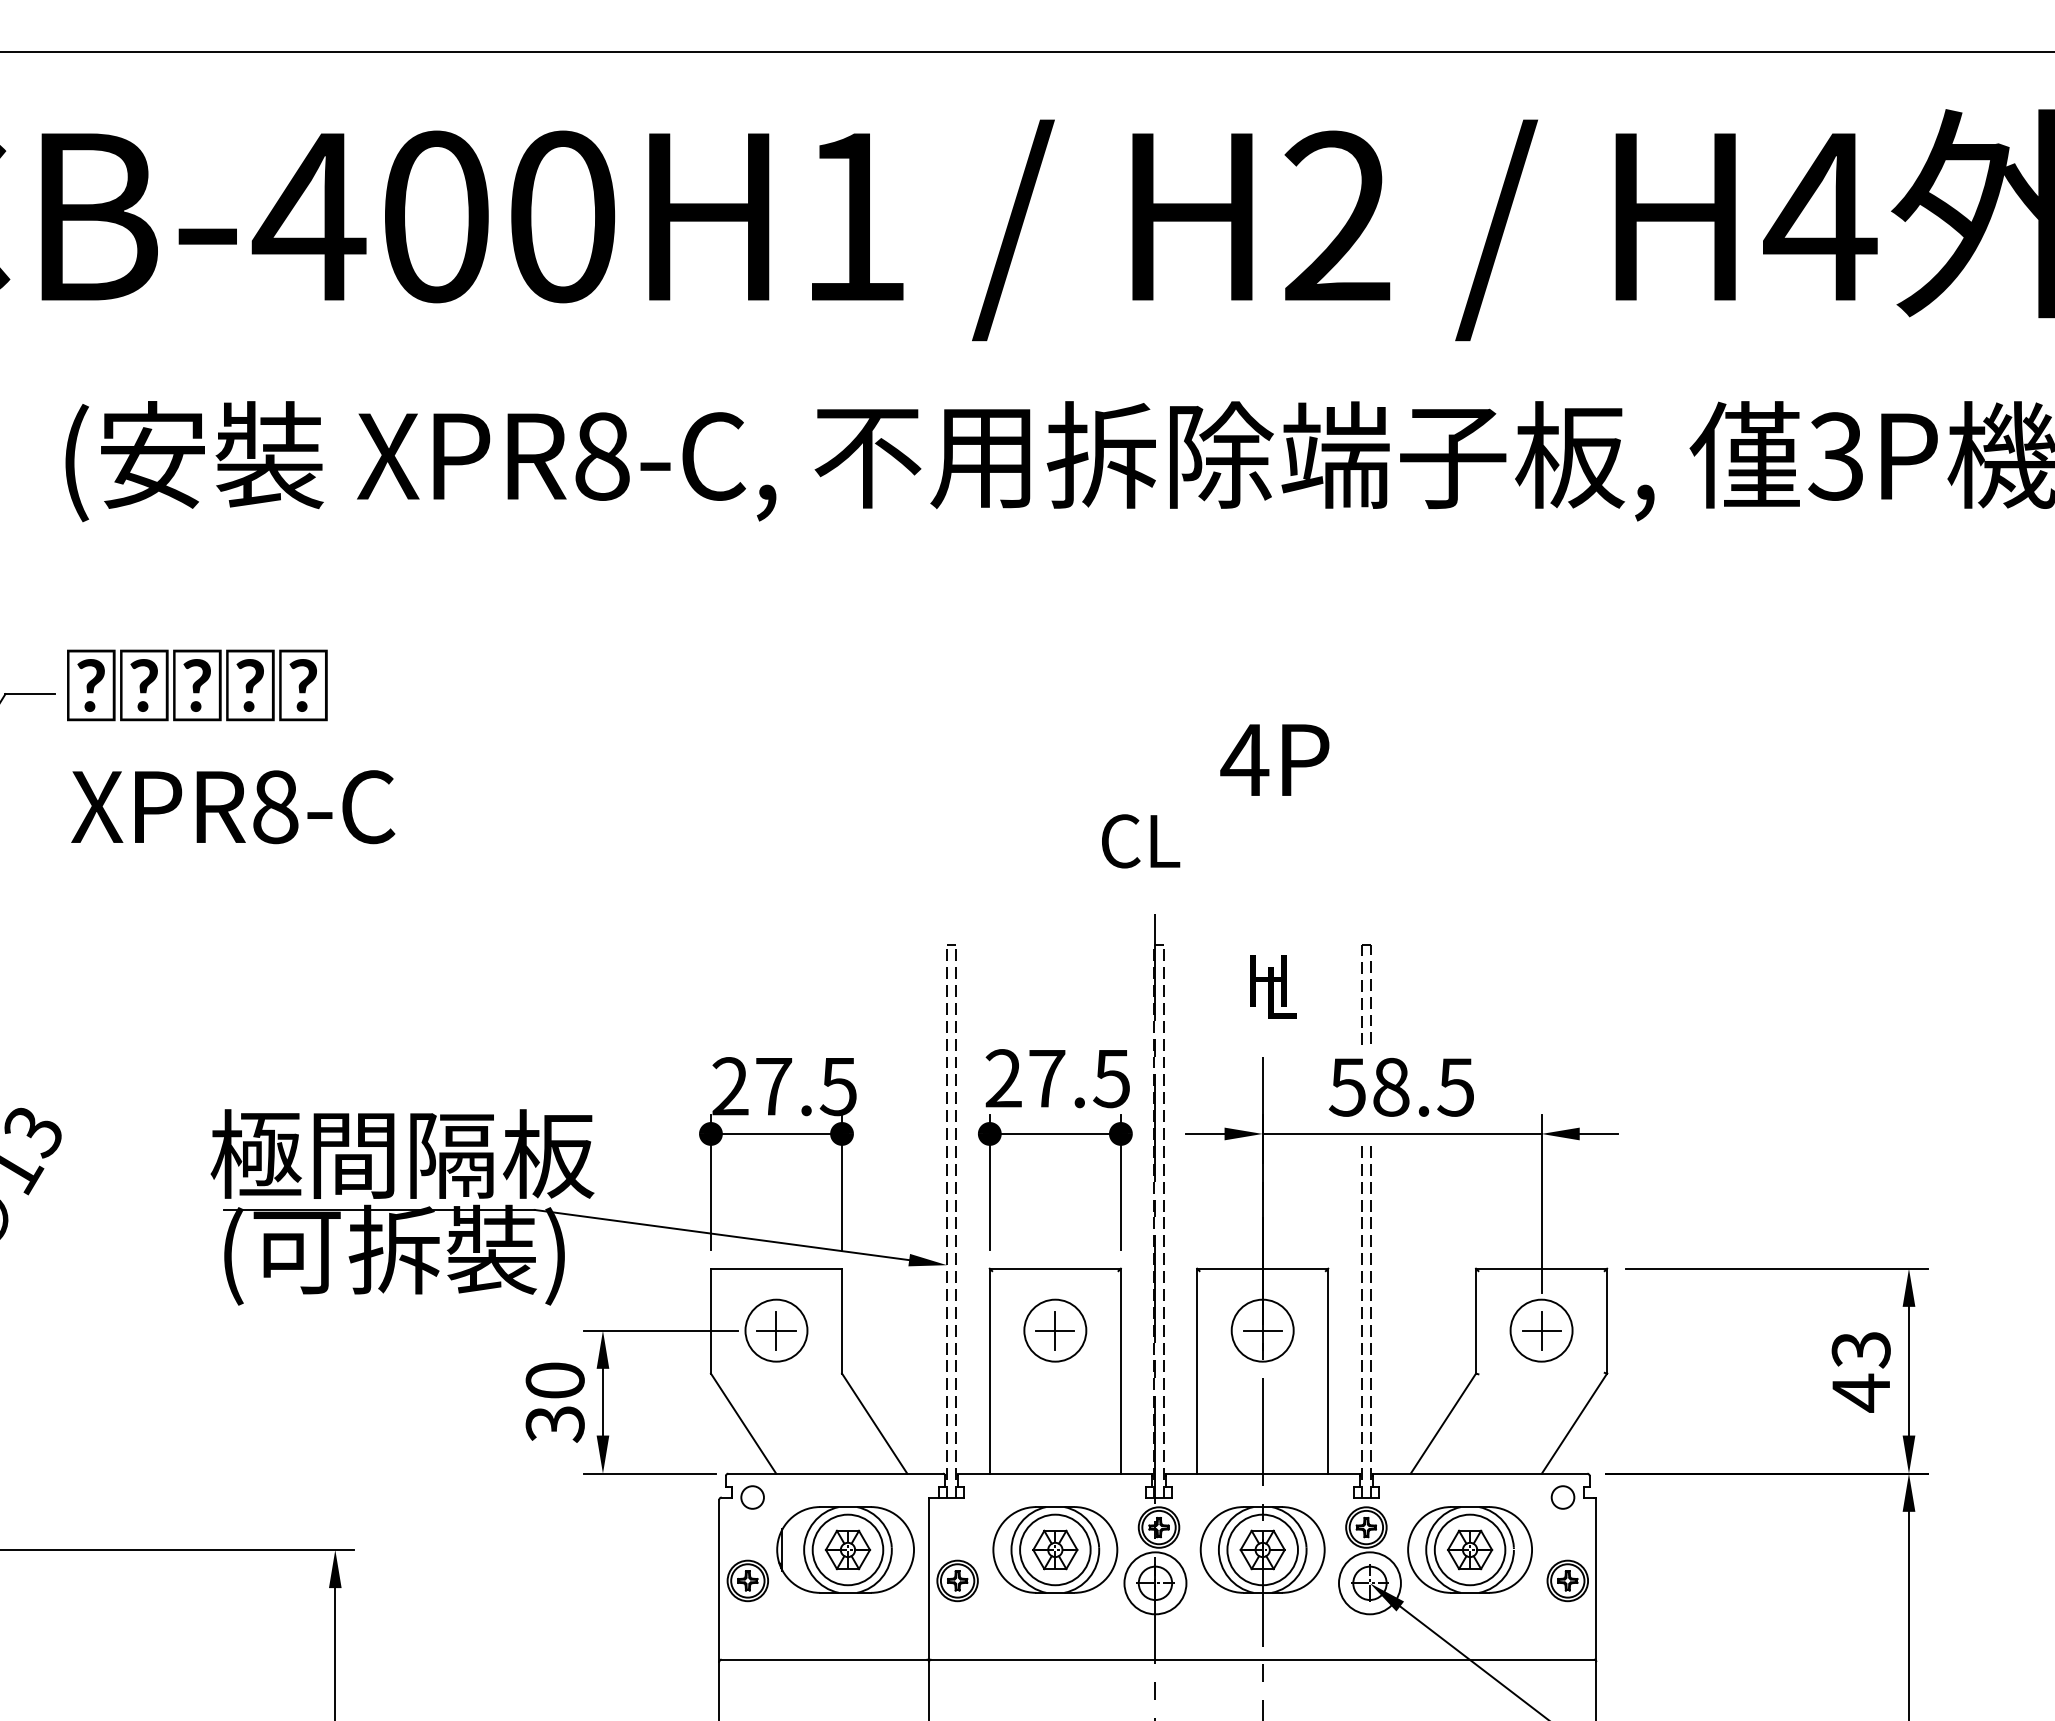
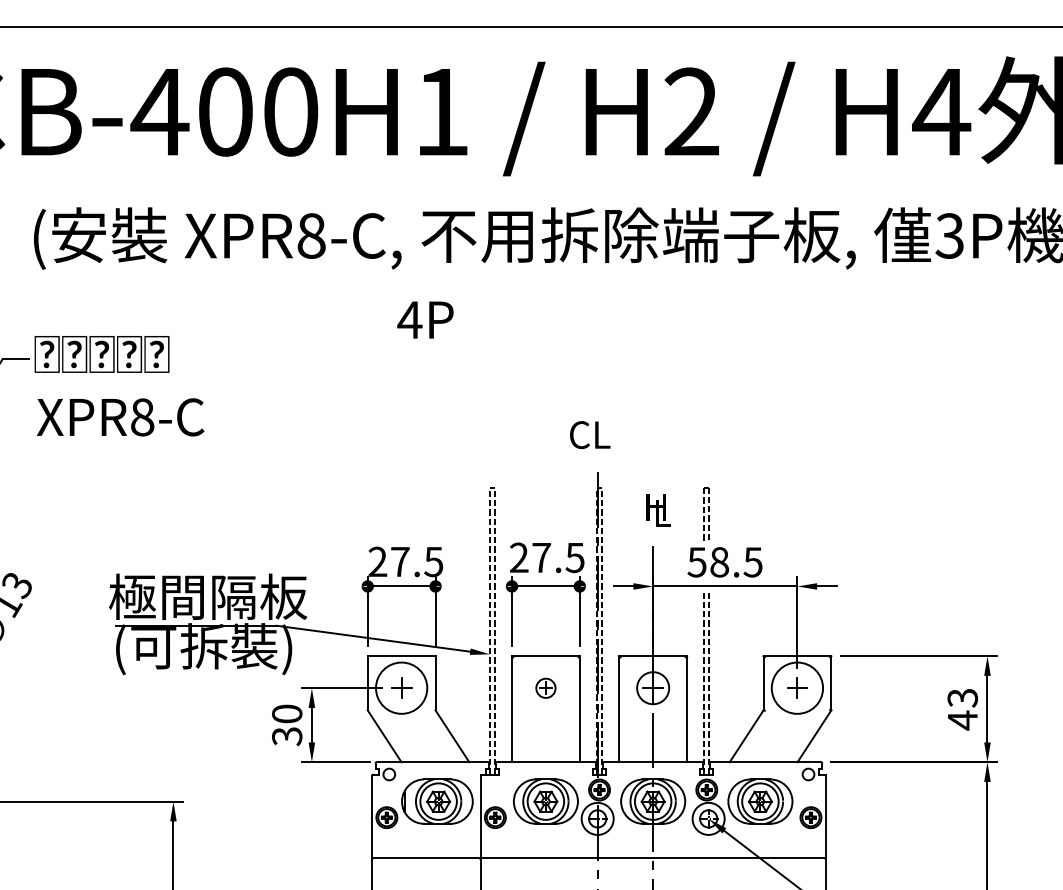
text: (1274, 759) -> (425, 319), moved
circle: (776, 1331) -> (401, 688), size x1.6
part: (1054, 1331) -> (545, 688), size x0.6
circle: (1541, 1331) -> (797, 688), size x1.6

